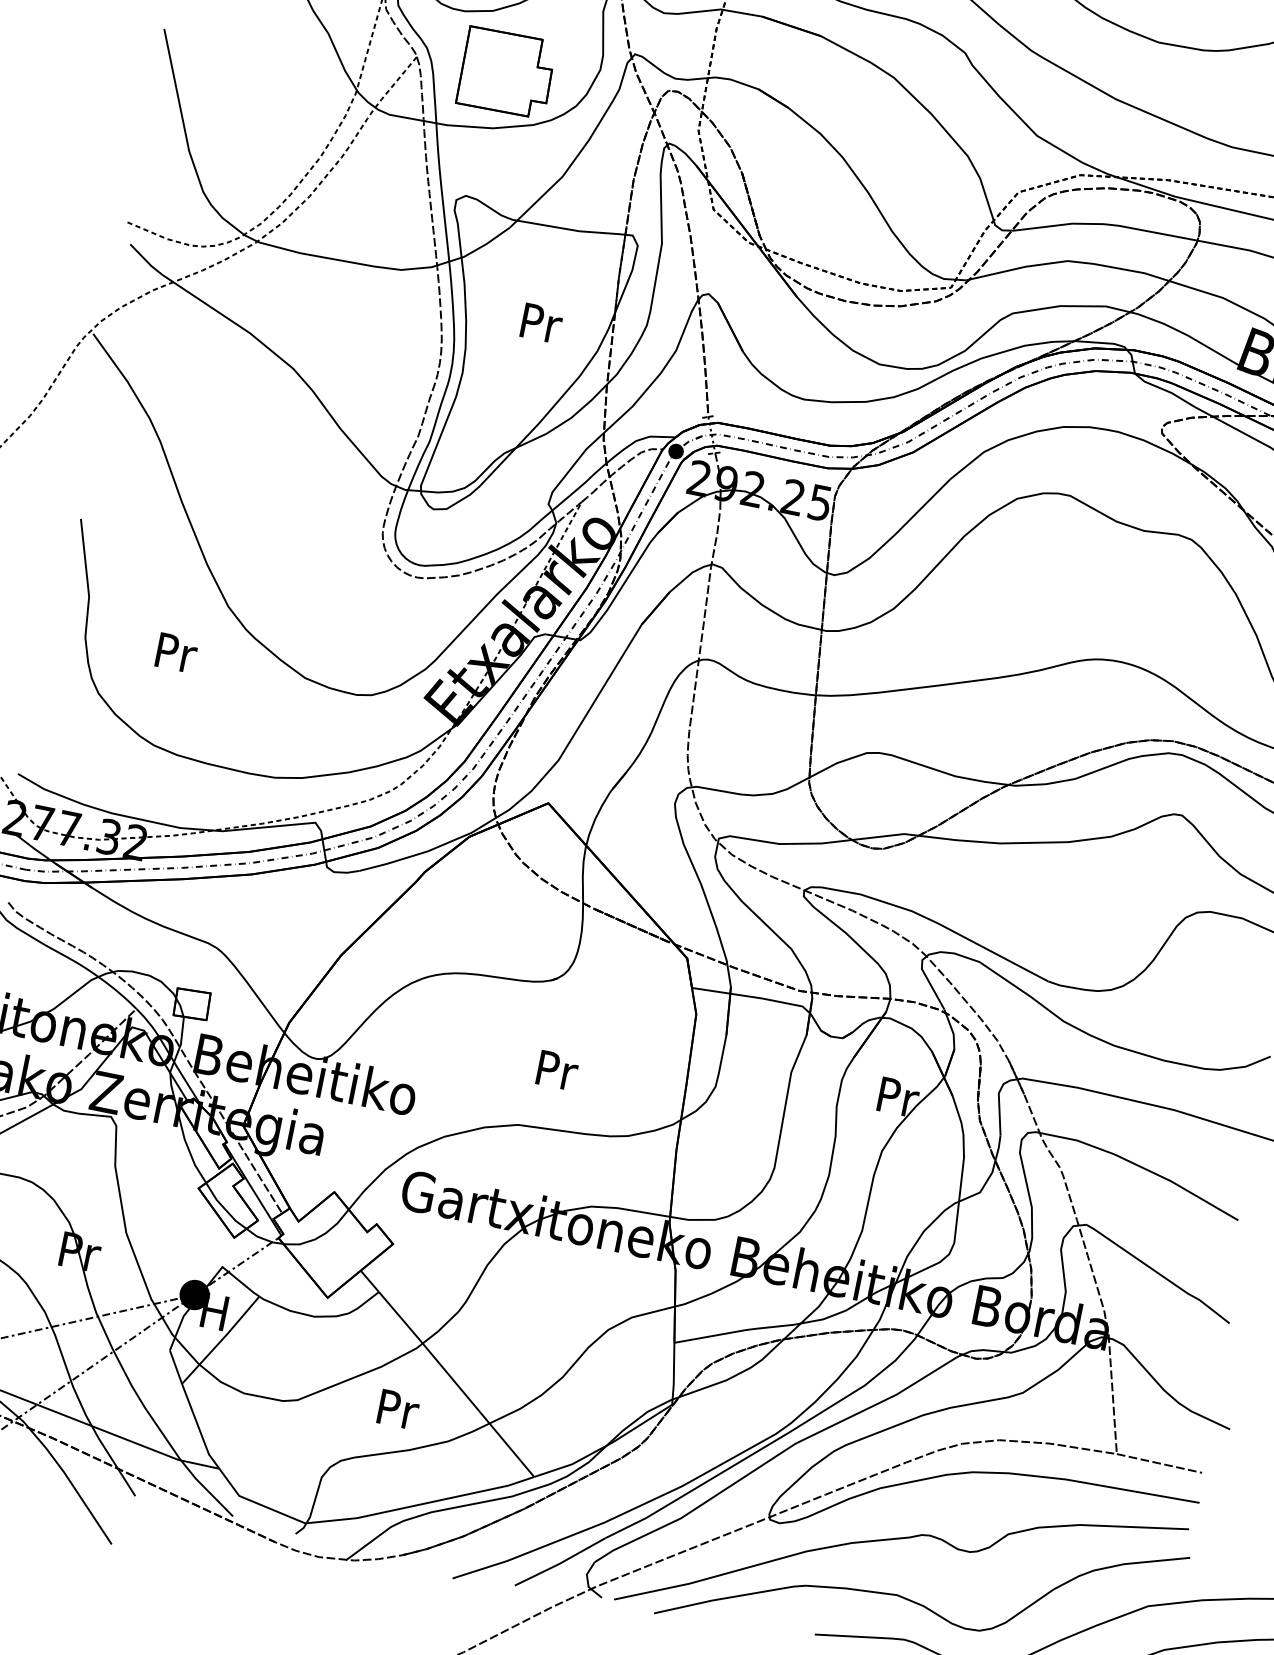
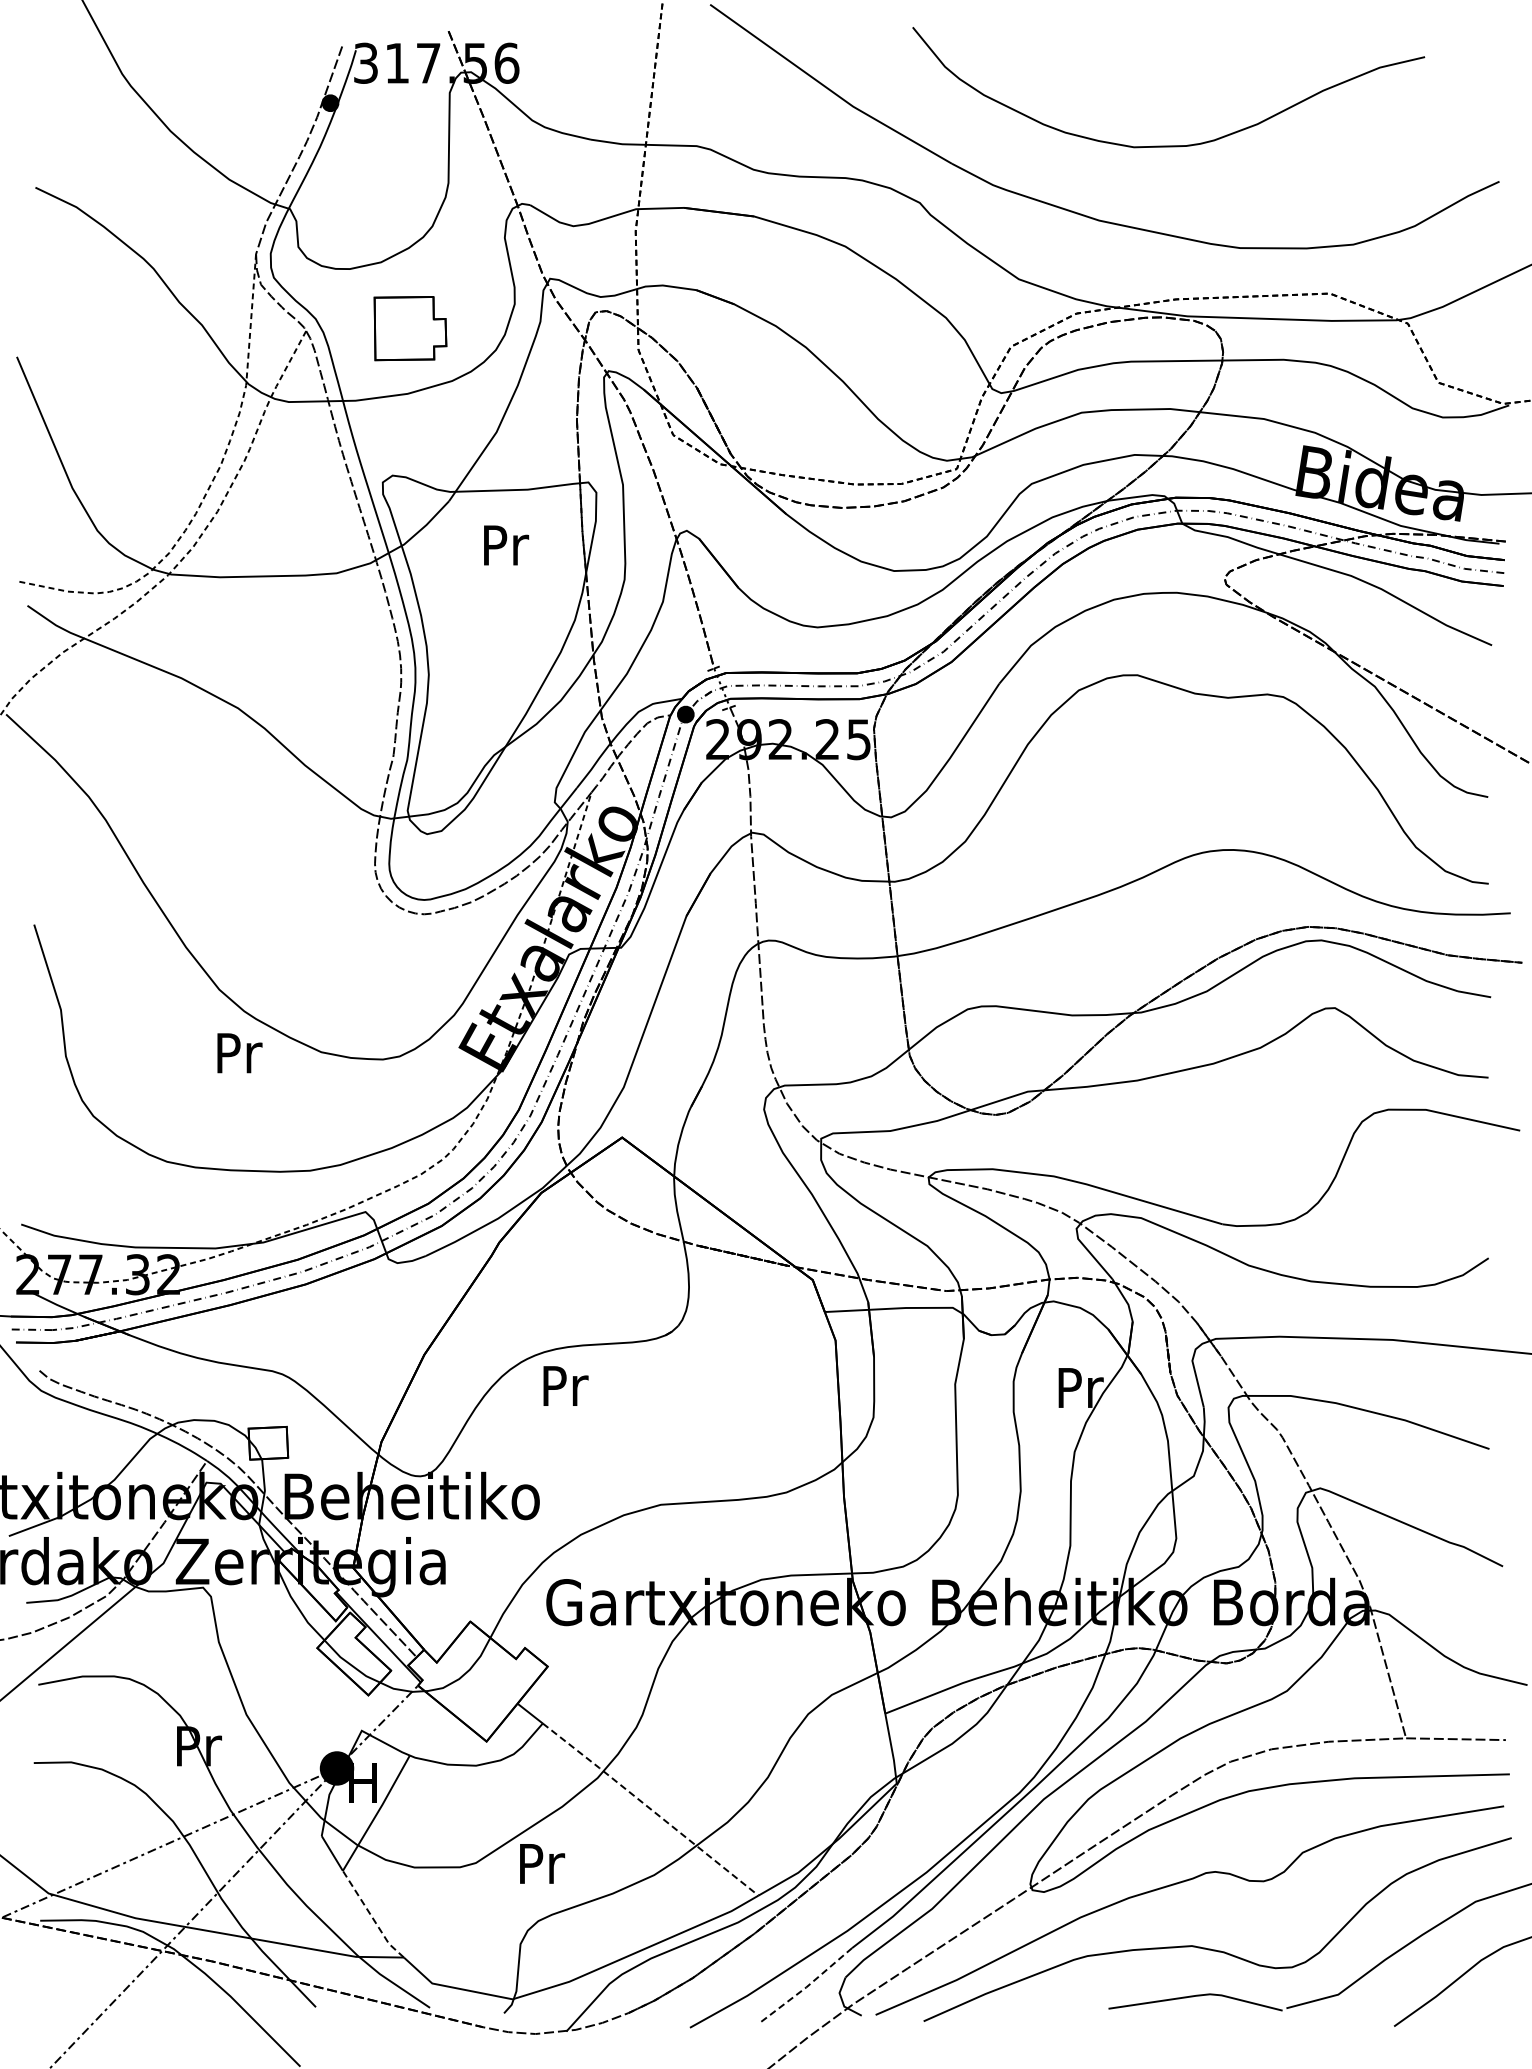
part: (506, 72) -> (410, 328), size x0.7
text: (541, 323) -> (506, 545), moved
text: (176, 653) -> (239, 1053), moved
text: (557, 1070) -> (565, 1385), moved
line: (456, 1383) -> (650, 1808), solid -> dashed
text: (398, 1409) -> (542, 1863), moved
line: (198, 1427) -> (371, 1916), solid -> dashed
line: (560, 1563) -> (807, 1986), solid -> dashed

